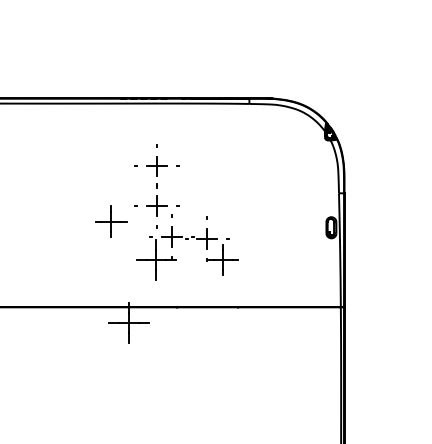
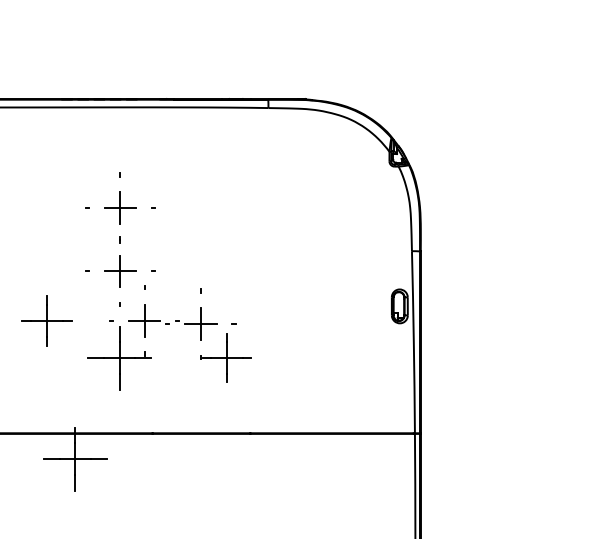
part: (111, 221) -> (47, 320), moved

